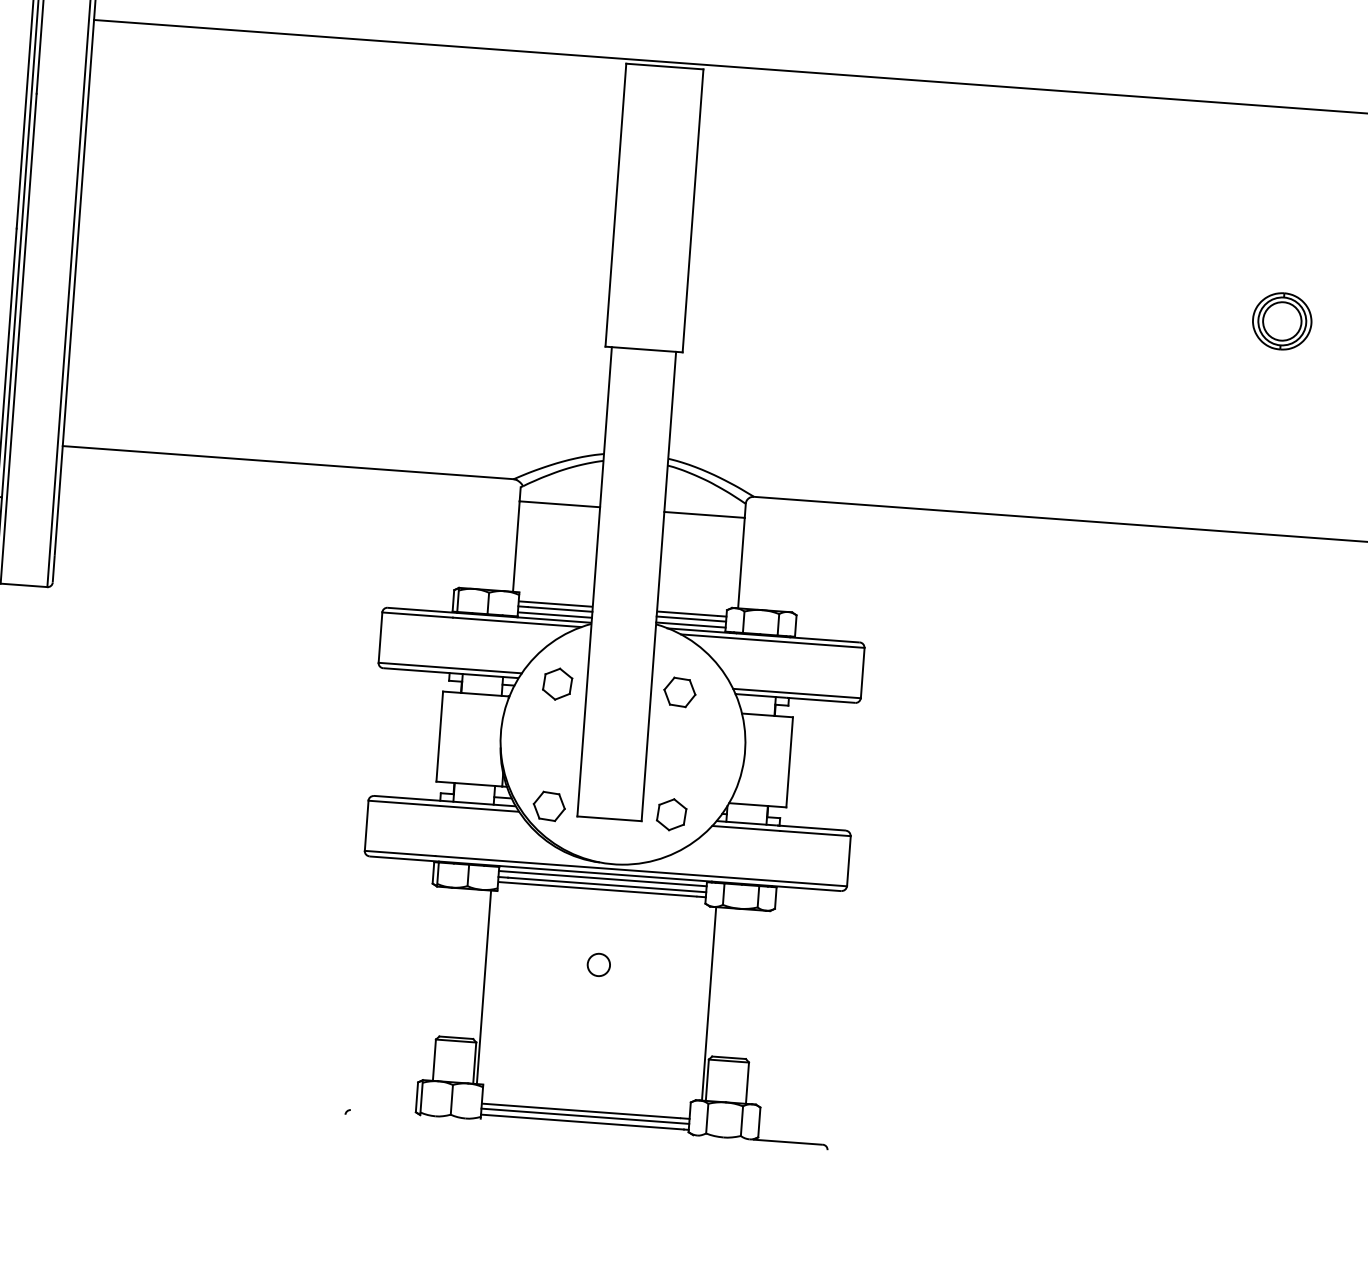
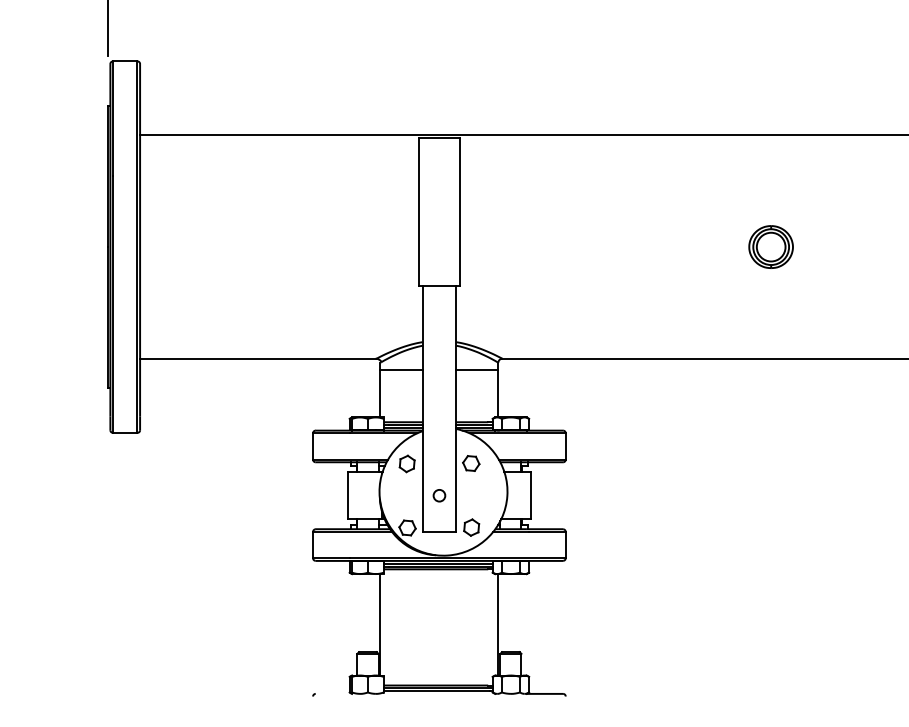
part: (1281, 320) -> (770, 246), size x1.43
circle: (598, 964) -> (439, 495), moved

